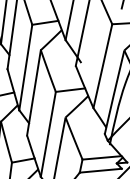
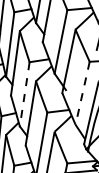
line: (102, 66) -> (82, 93), solid -> dashed
line: (25, 67) -> (24, 94), solid -> dashed

